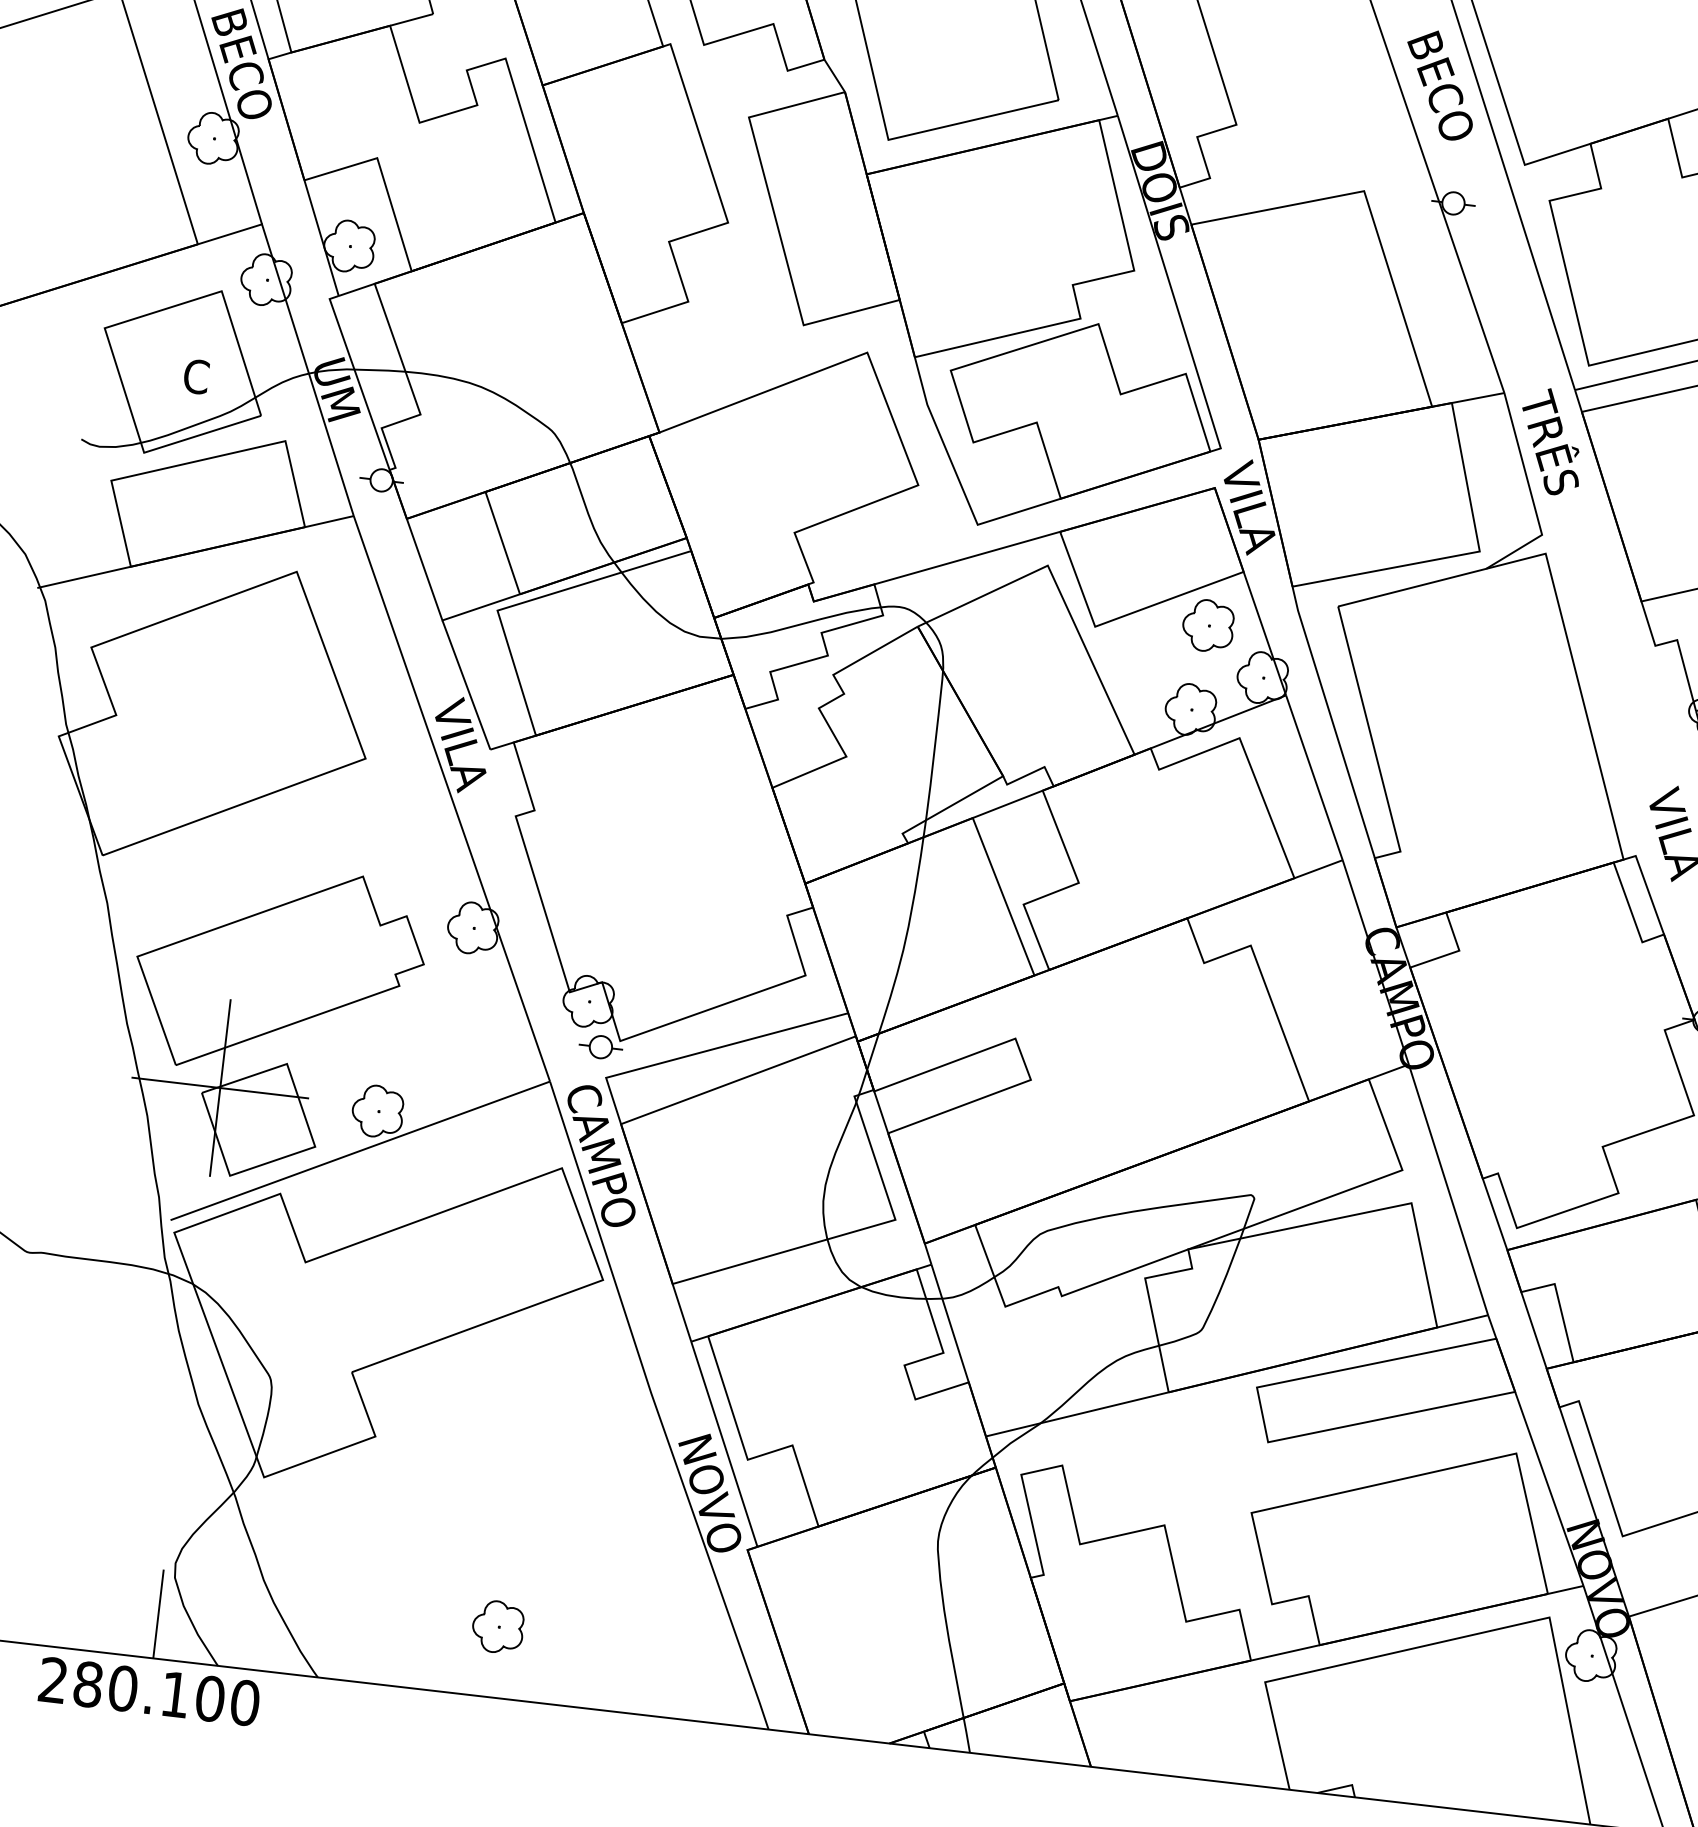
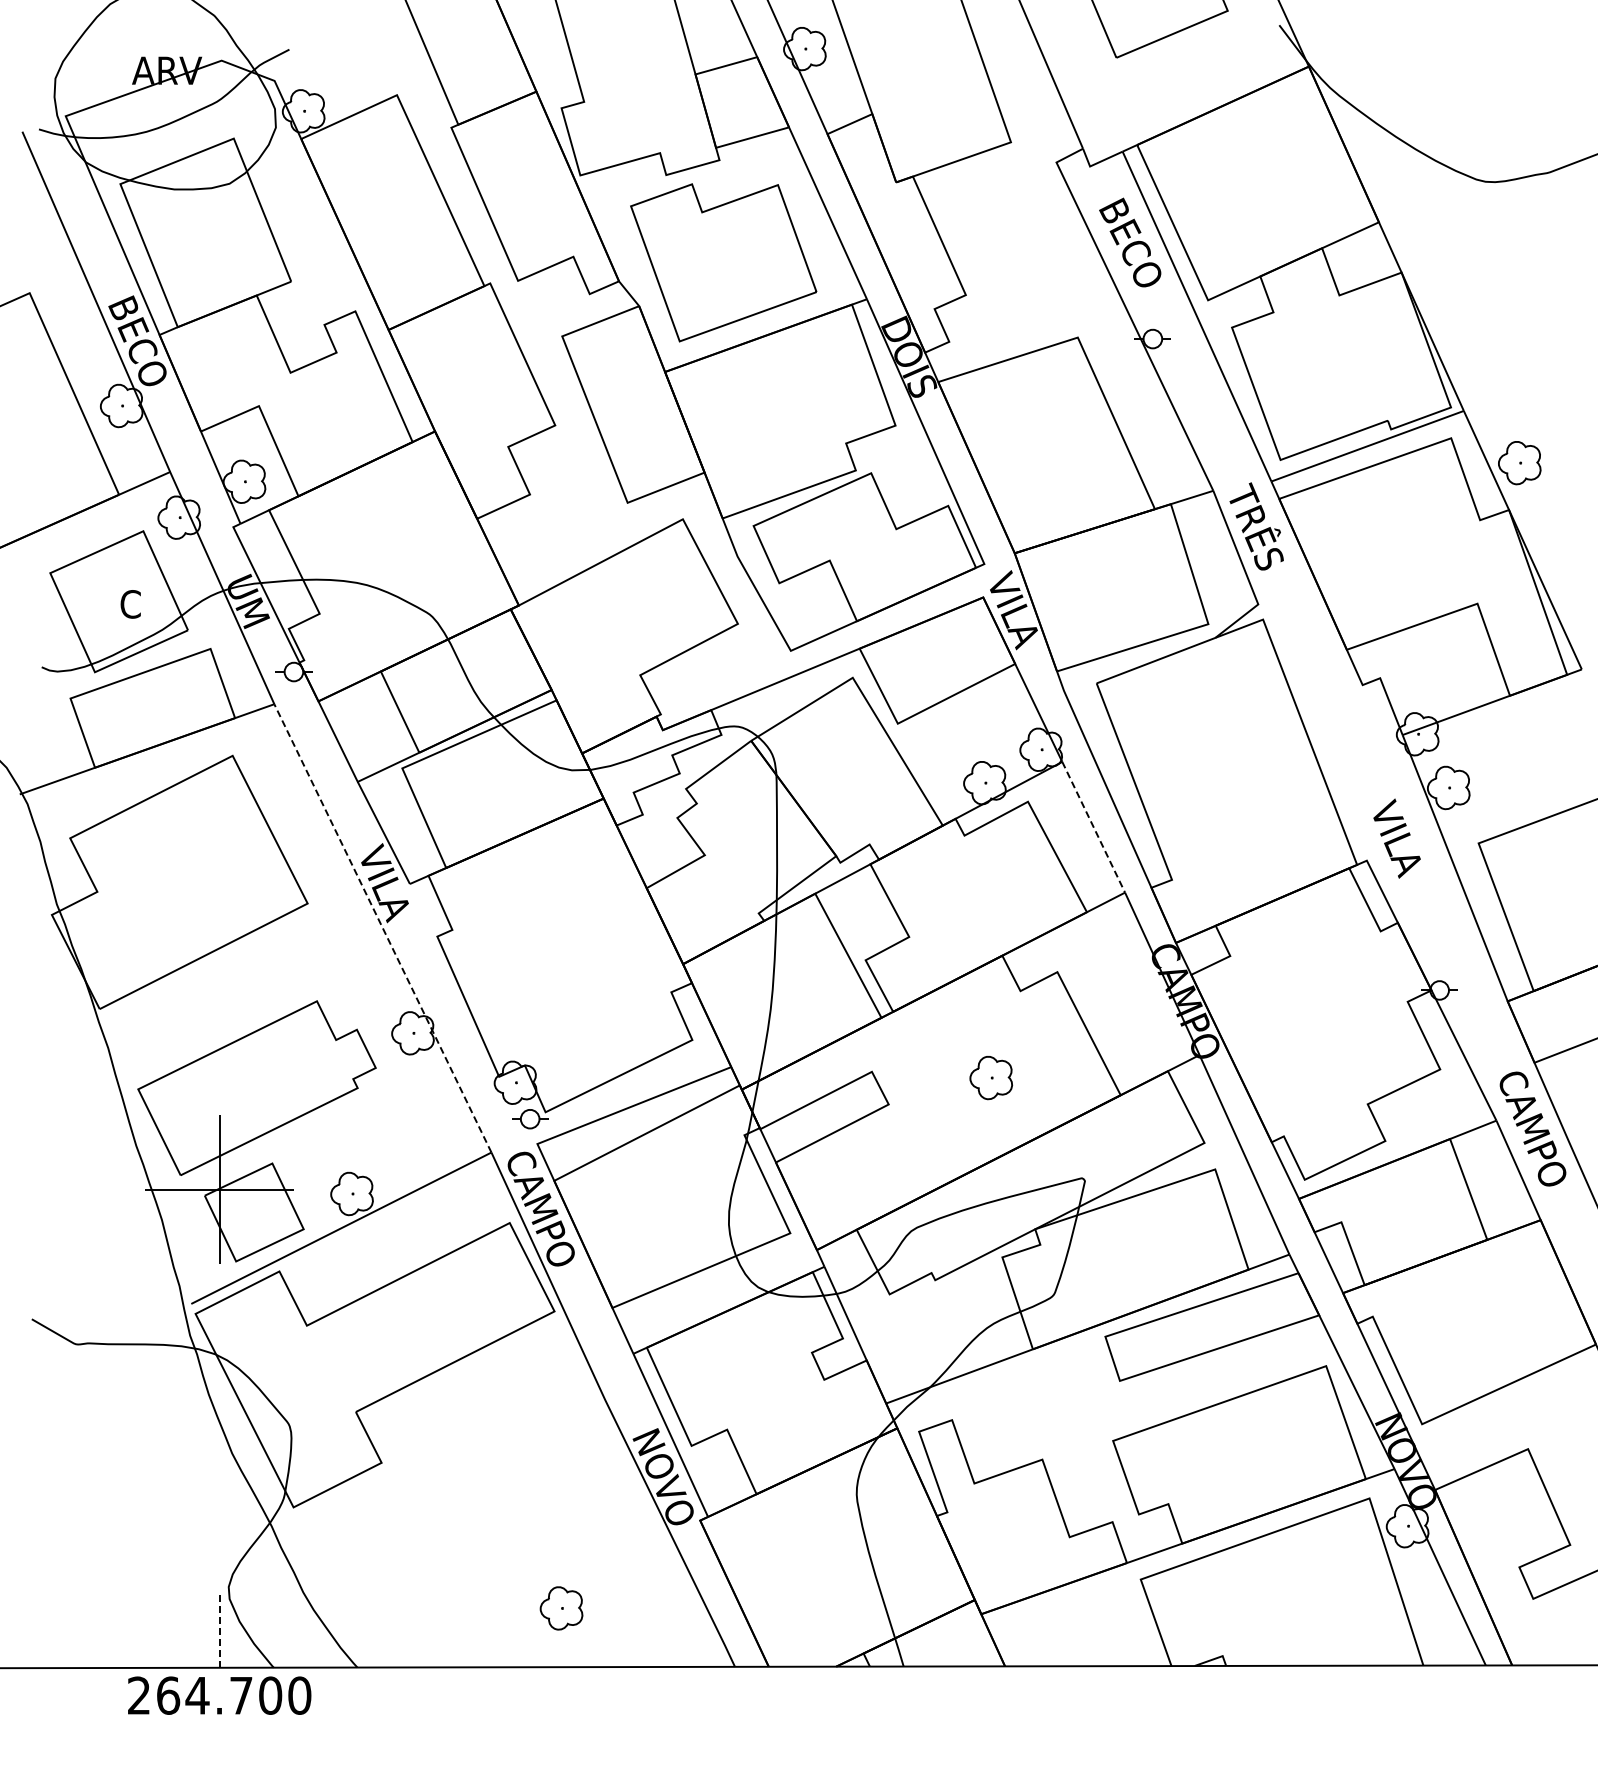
part: (1208, 626) -> (991, 1078), moved
line: (1314, 778) -> (1093, 827), solid -> dashed
line: (451, 797) -> (382, 927), solid -> dashed
line: (158, 1613) -> (219, 1630), solid -> dashed
part: (498, 1627) -> (561, 1608), moved
text: (131, 1689) -> (204, 1695), 280.100 -> 264.700

